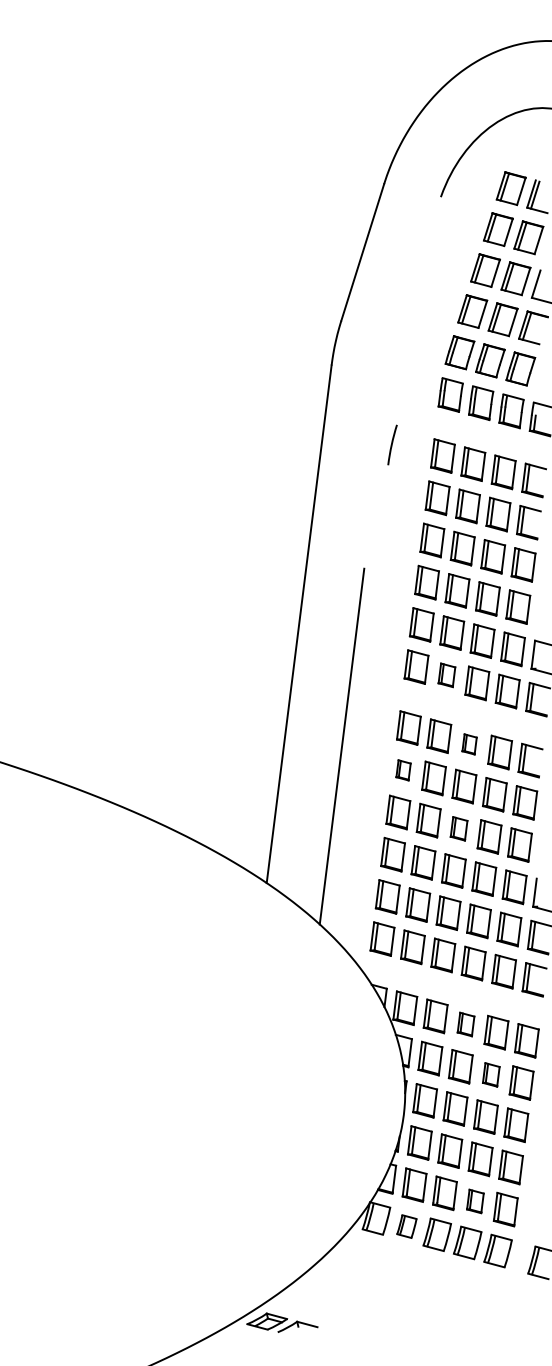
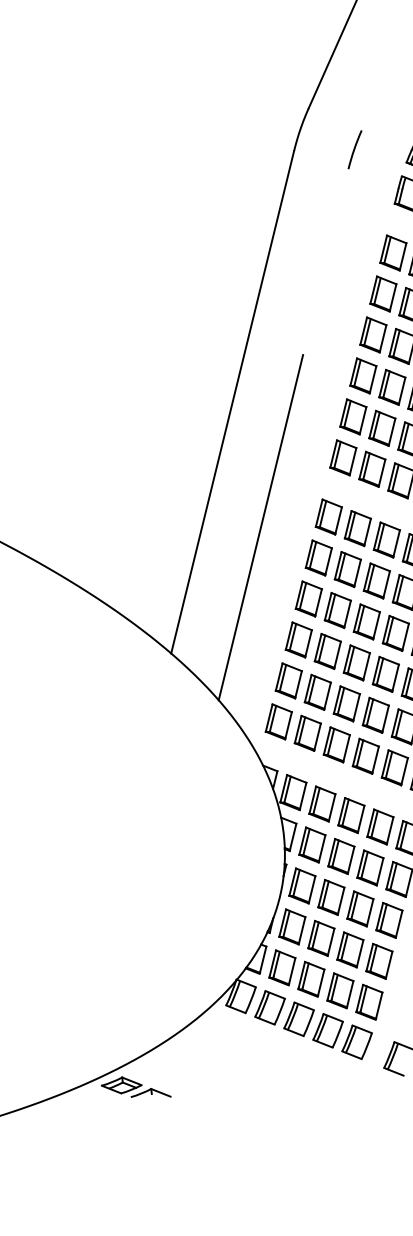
line: (392, 444) -> (355, 149), moved
part: (446, 675) -> (371, 469), size x1.43
part: (469, 744) -> (386, 540), size x1.67
part: (403, 770) -> (318, 558), size x1.67
part: (458, 828) -> (366, 621), size x1.43
part: (465, 1024) -> (350, 815), size x1.43
part: (491, 1074) -> (370, 867), size x1.43
part: (475, 1201) -> (340, 990), size x1.43
part: (406, 1226) -> (269, 1007), size x1.43

